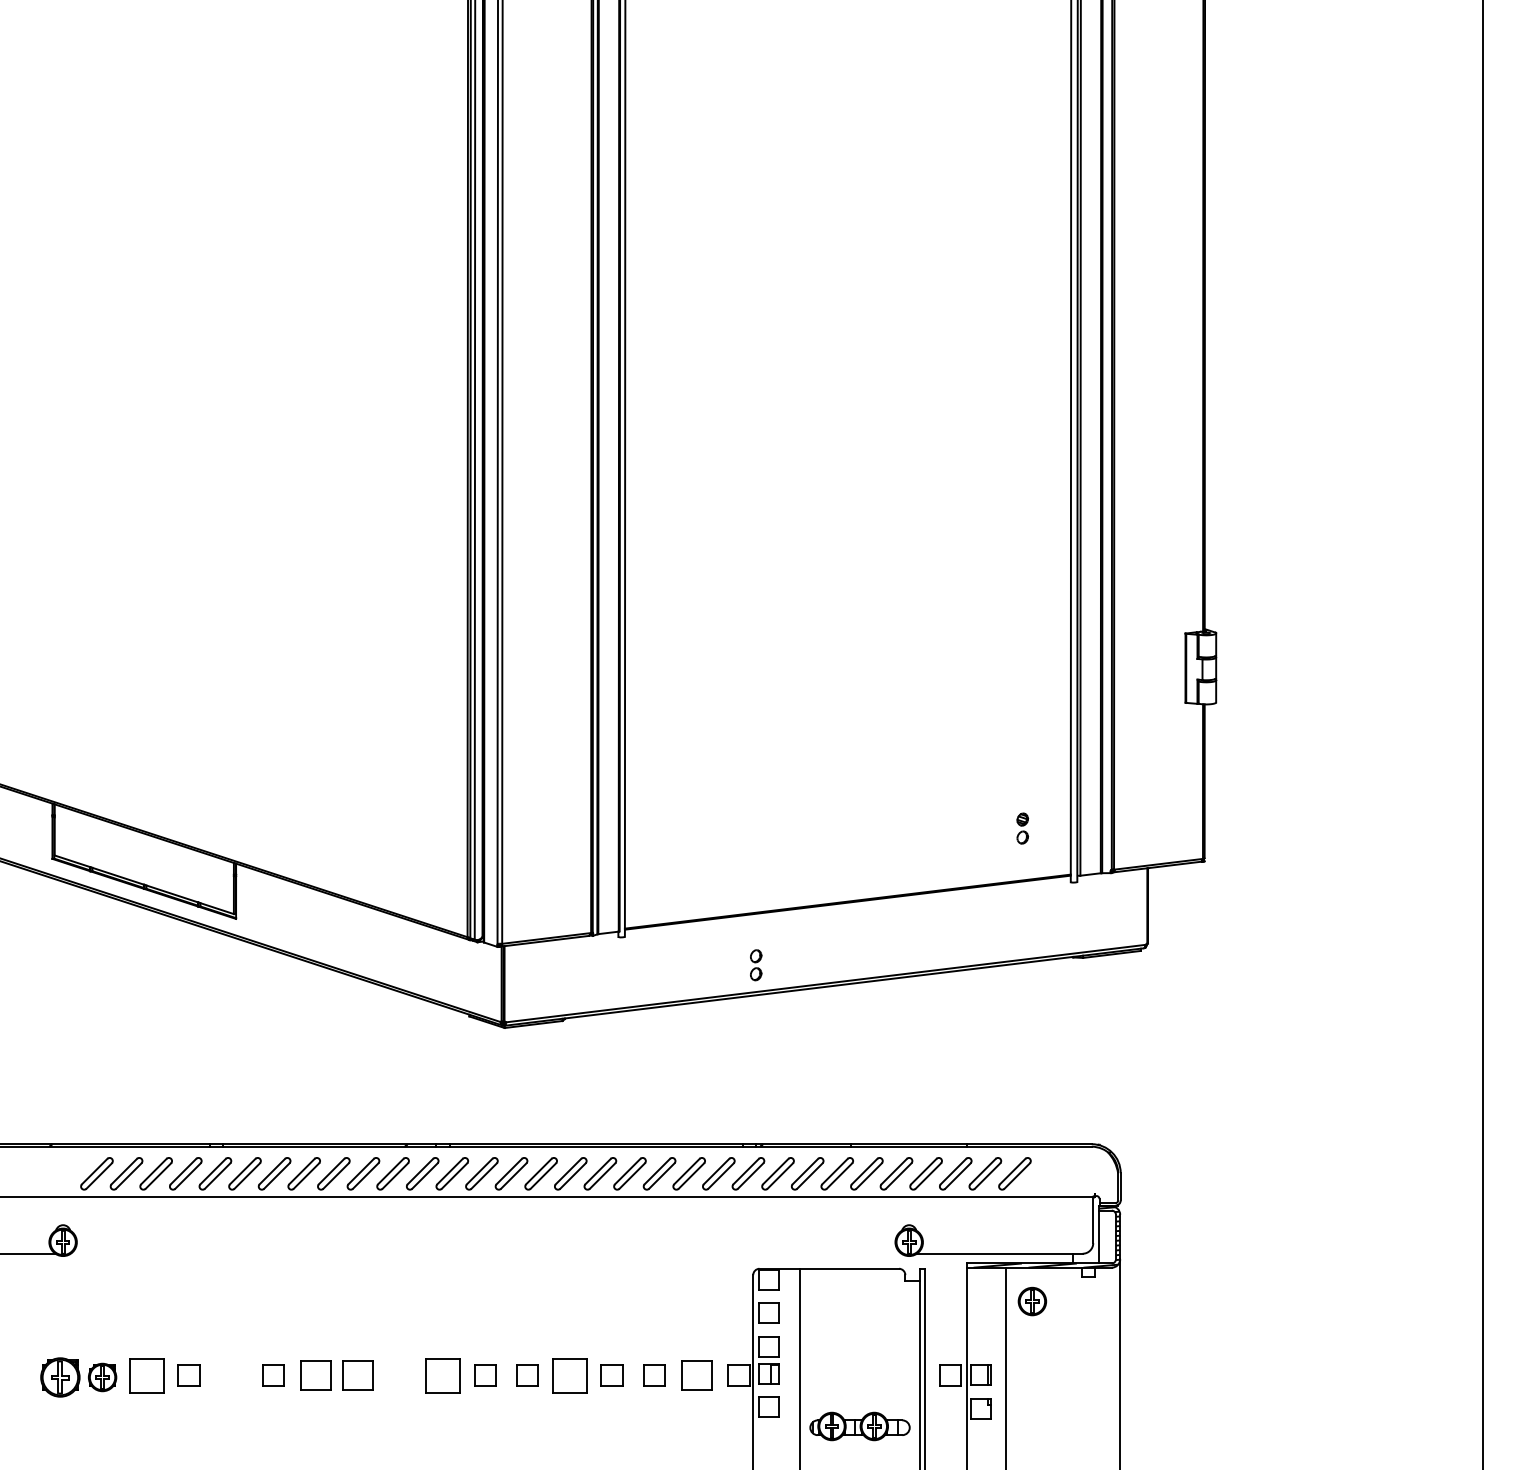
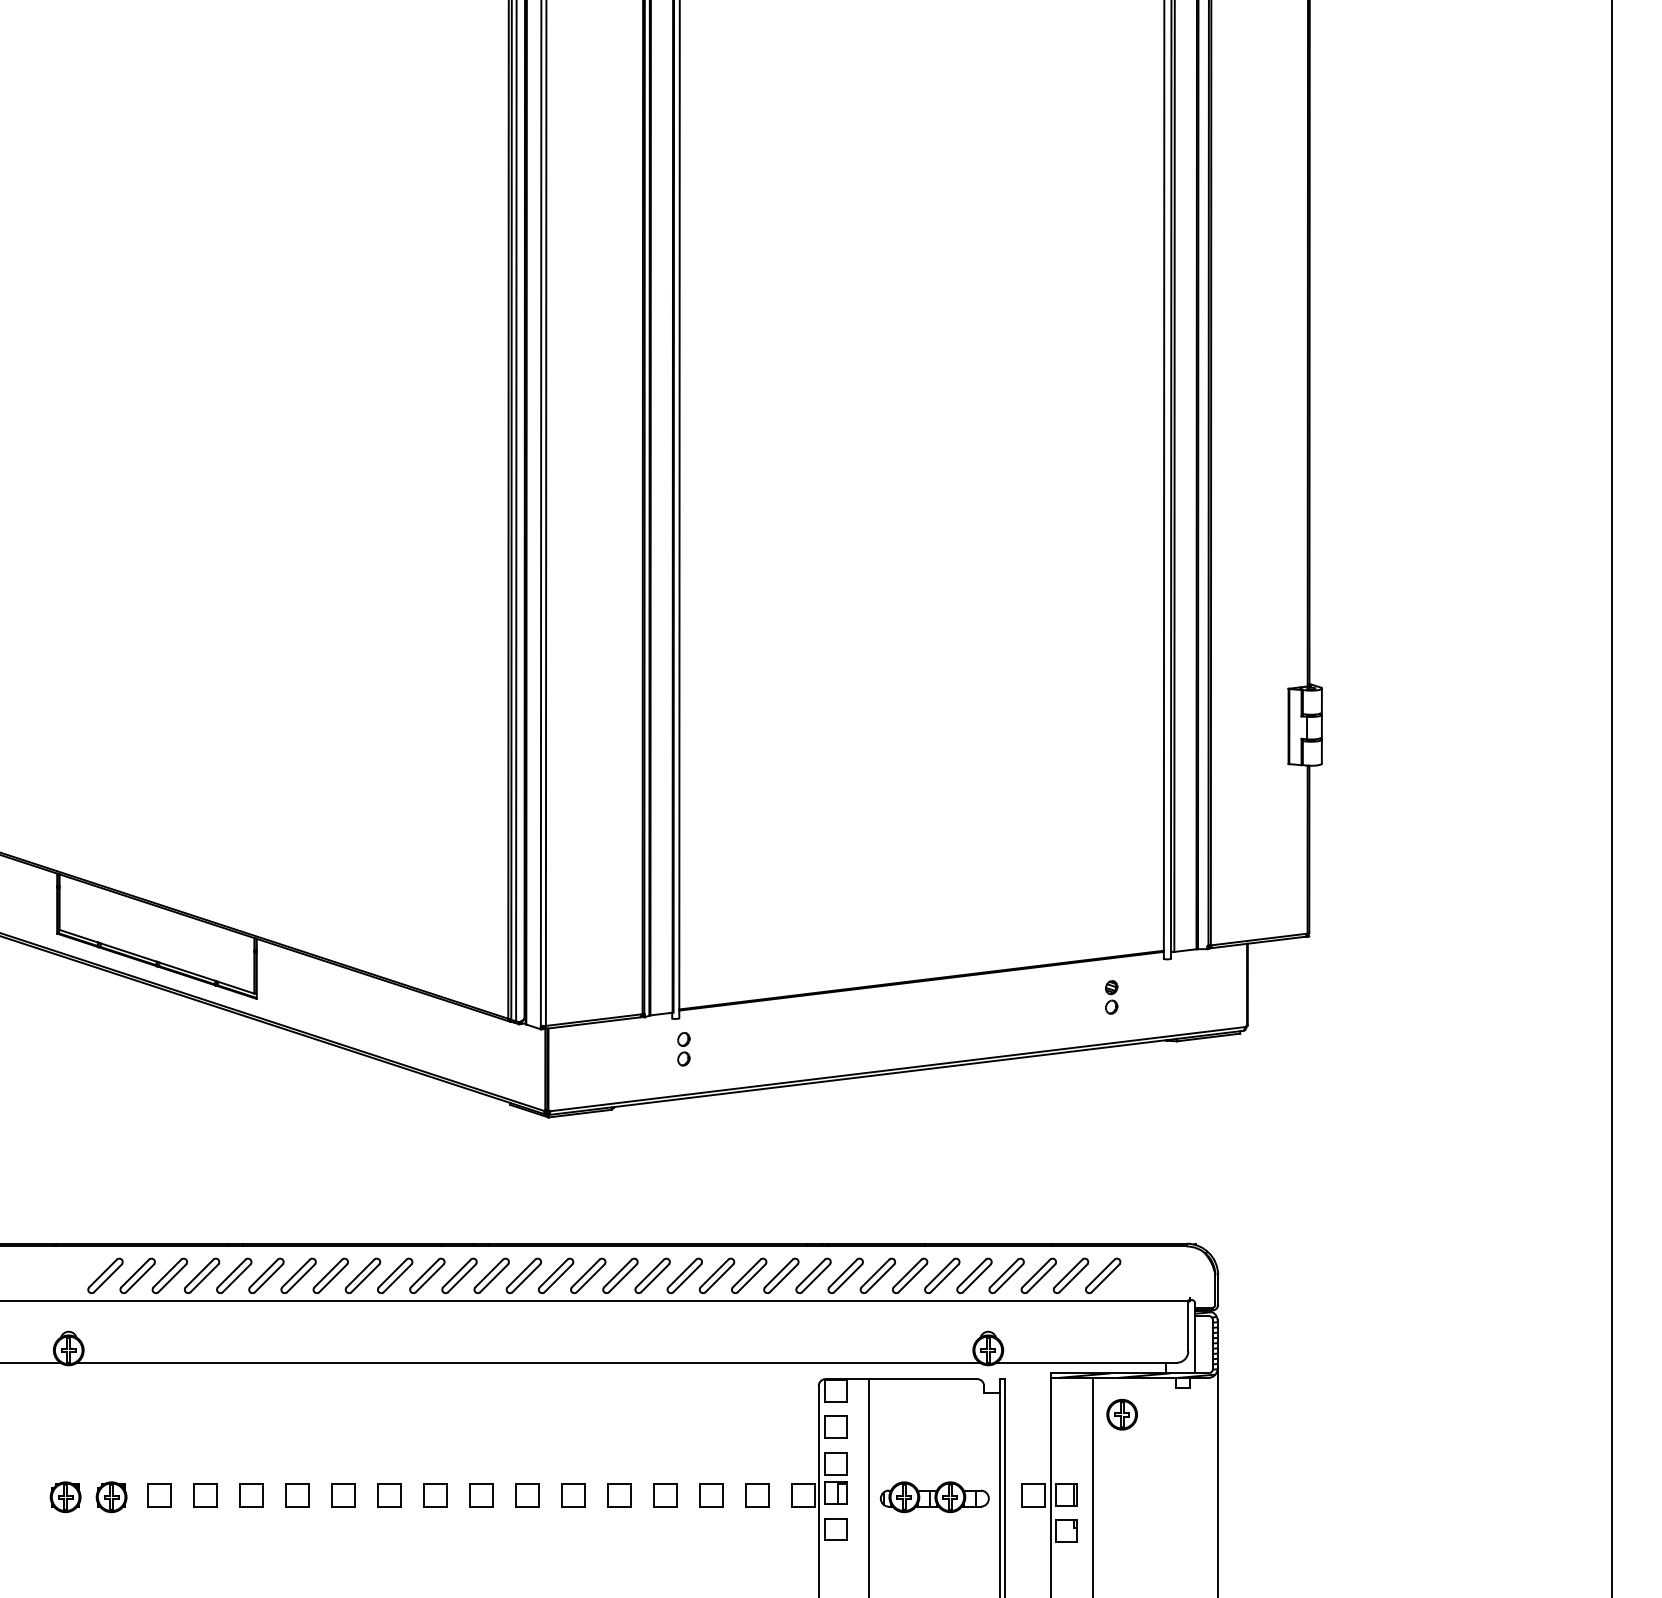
part: (1022, 828) -> (1111, 997), moved
part: (756, 965) -> (684, 1049), moved
line: (485, 1253) -> (527, 1362), added
part: (146, 1375) -> (159, 1495), size x0.62
part: (231, 1375) -> (251, 1495), added
part: (315, 1375) -> (343, 1495), size x0.71
part: (358, 1375) -> (389, 1495), size x0.71
part: (400, 1375) -> (435, 1495), added
part: (442, 1375) -> (481, 1495), size x0.62
part: (569, 1375) -> (619, 1495), size x0.62
part: (696, 1375) -> (757, 1495), size x0.71
part: (59, 1377) -> (64, 1497), size x0.71
part: (859, 1426) -> (934, 1497), moved

